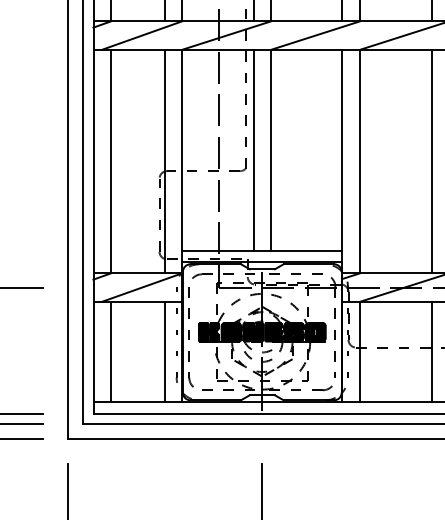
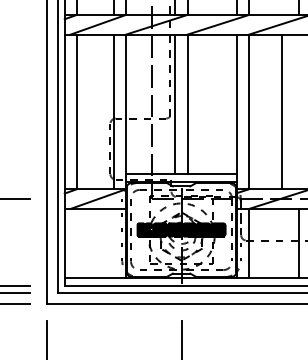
line: (431, 160) -> (281, 111), moved
line: (110, 351) -> (76, 243), removed
line: (163, 351) -> (113, 243), removed

